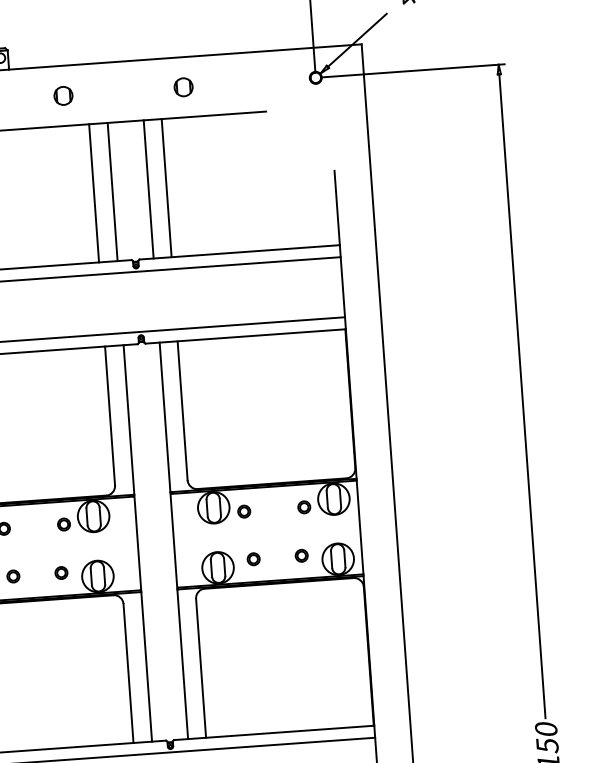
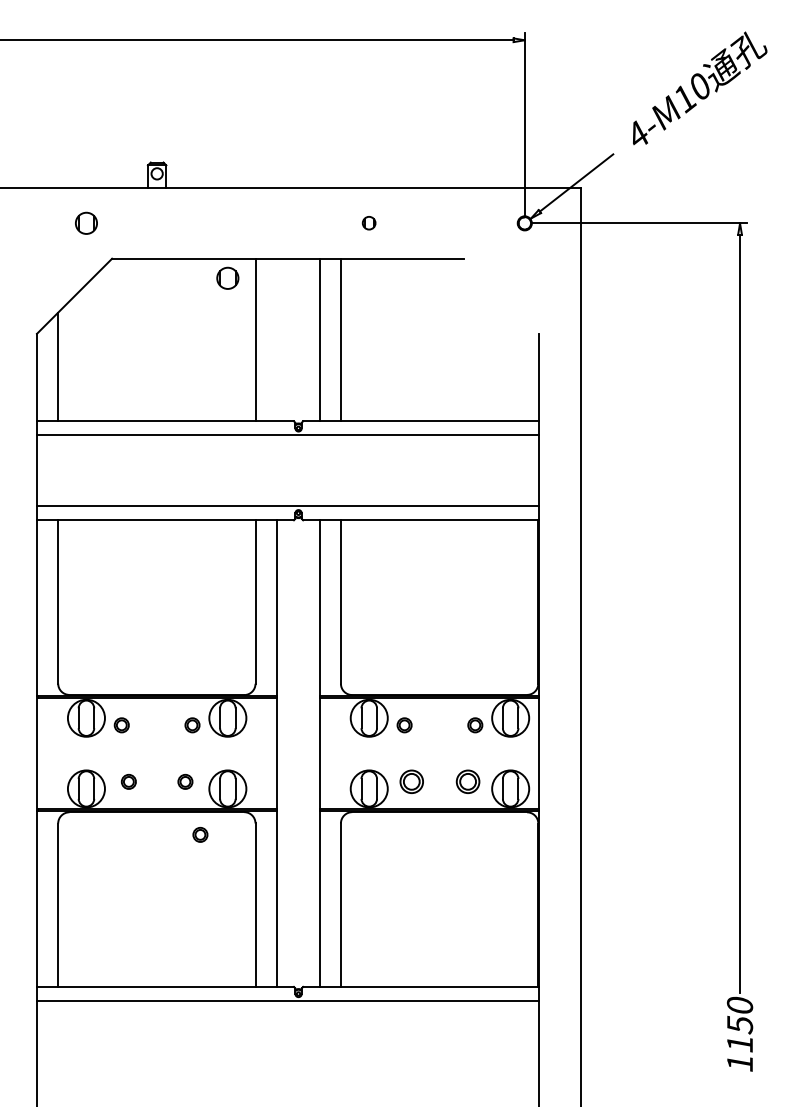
part: (182, 86) -> (368, 222), size x0.6
part: (63, 95) -> (227, 277), moved
line: (112, 191) -> (277, 339), removed
part: (301, 555) -> (468, 781), size x1.6
part: (253, 558) -> (411, 781), size x1.6
part: (77, 616) -> (200, 834), added

